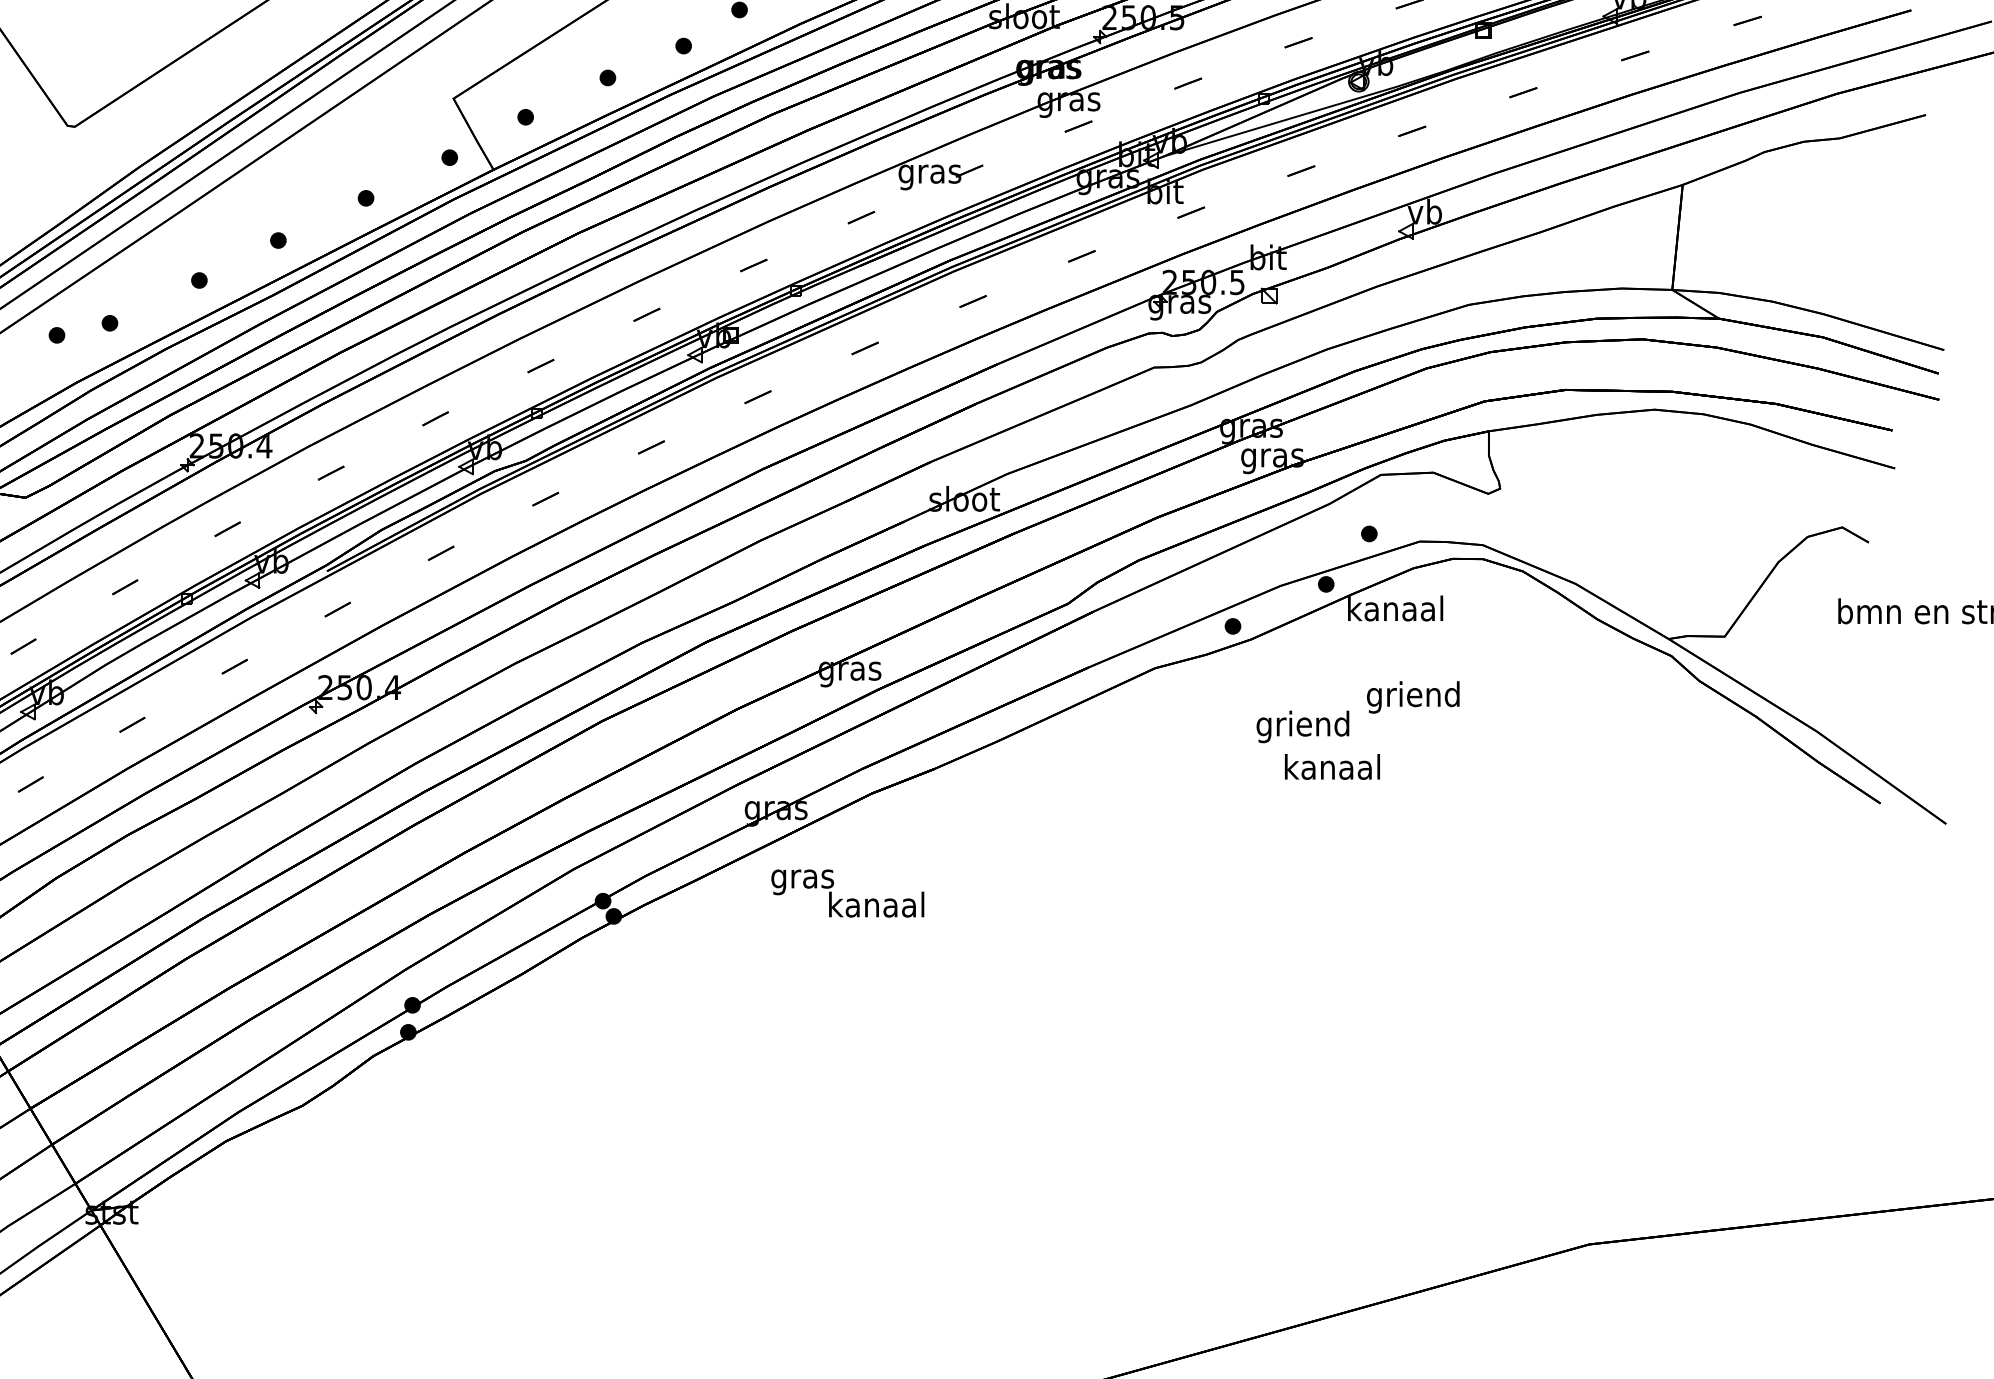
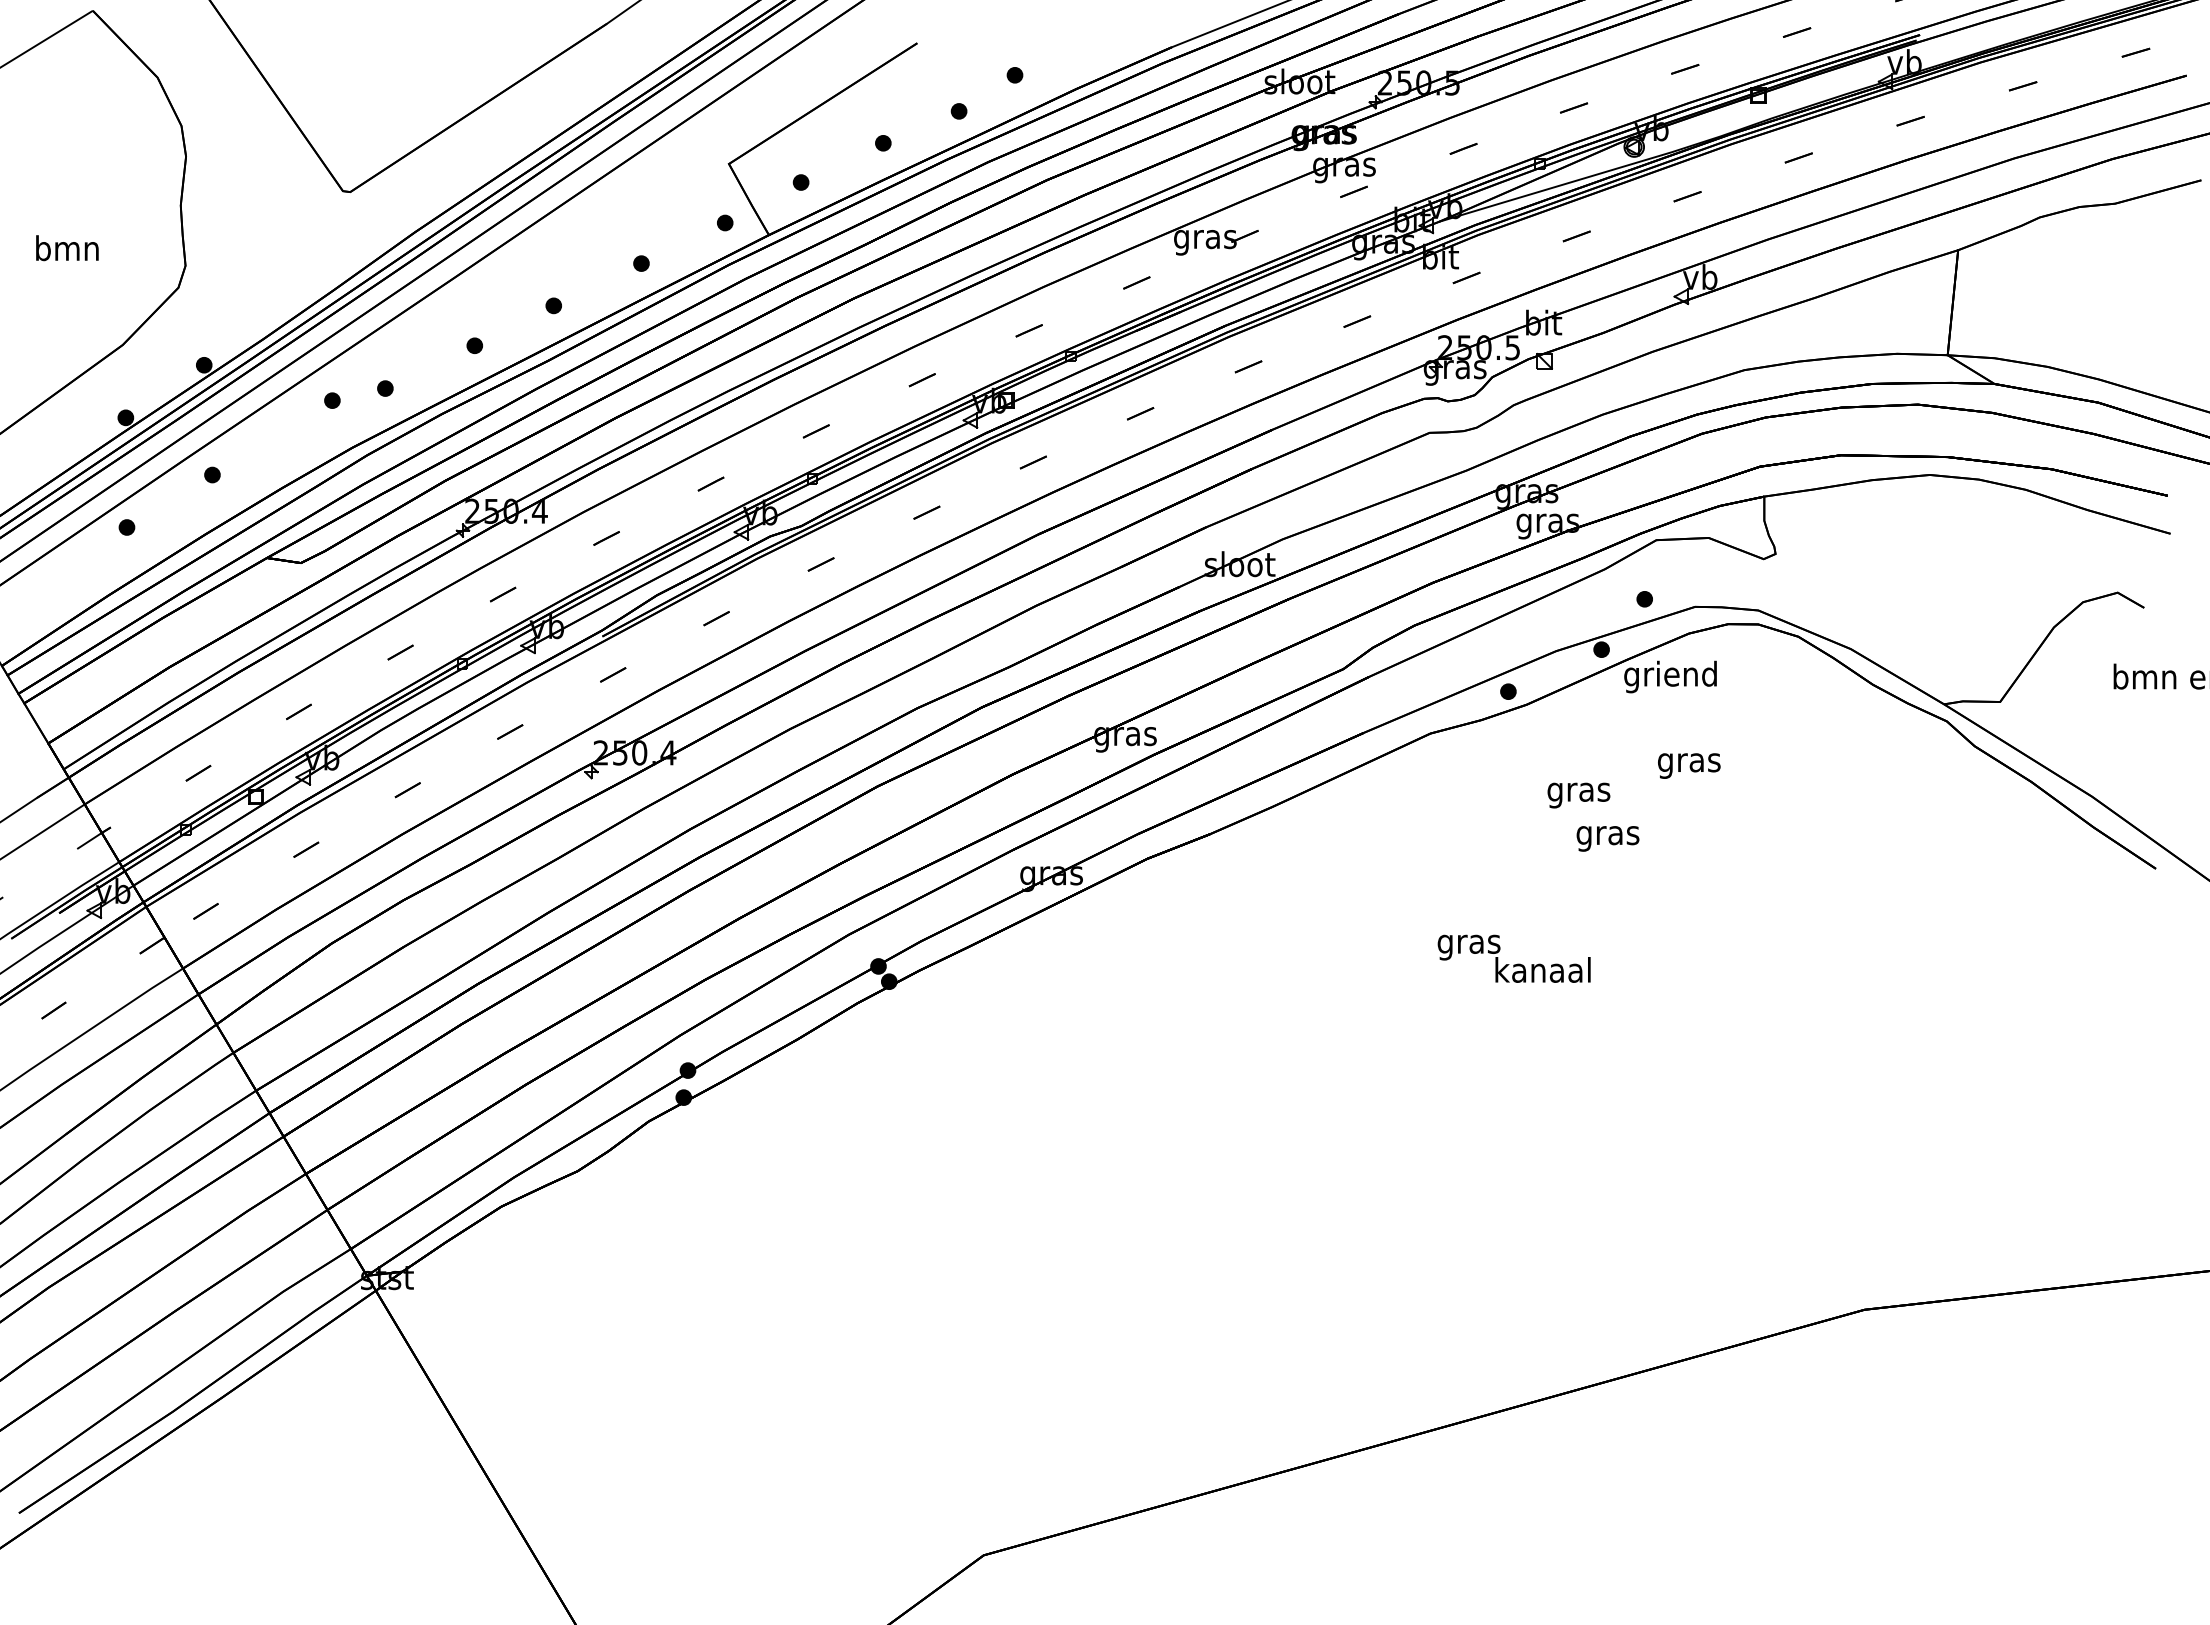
text: (1395, 611) -> (1670, 676), kanaal -> griend
text: (1413, 697) -> (1688, 762), griend -> gras
text: (1303, 727) -> (1578, 792), griend -> gras
text: (1332, 770) -> (1607, 835), kanaal -> gras
text: (847, 893) -> (1513, 958), moved

